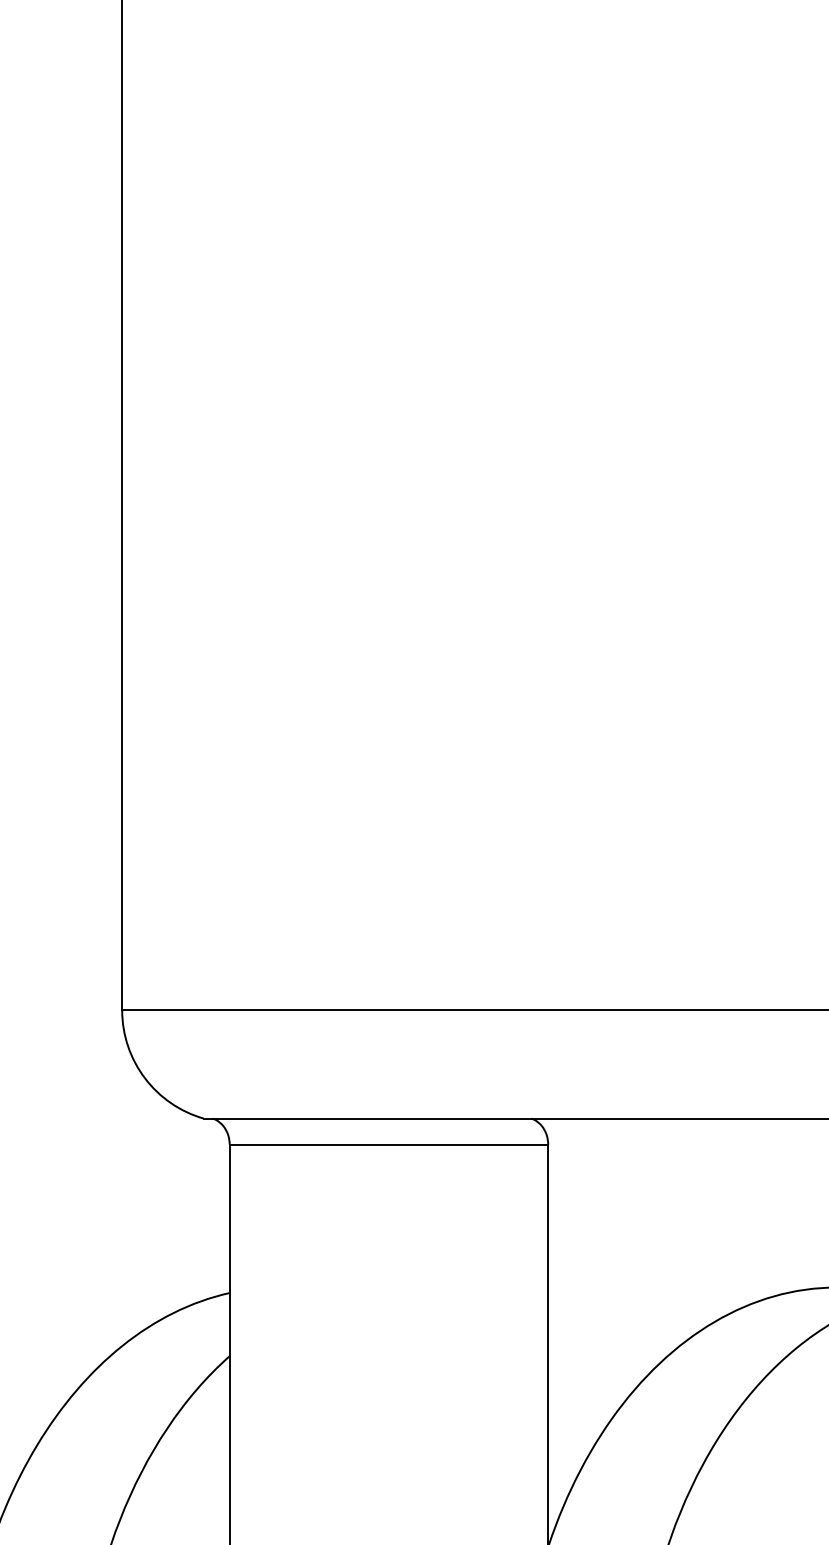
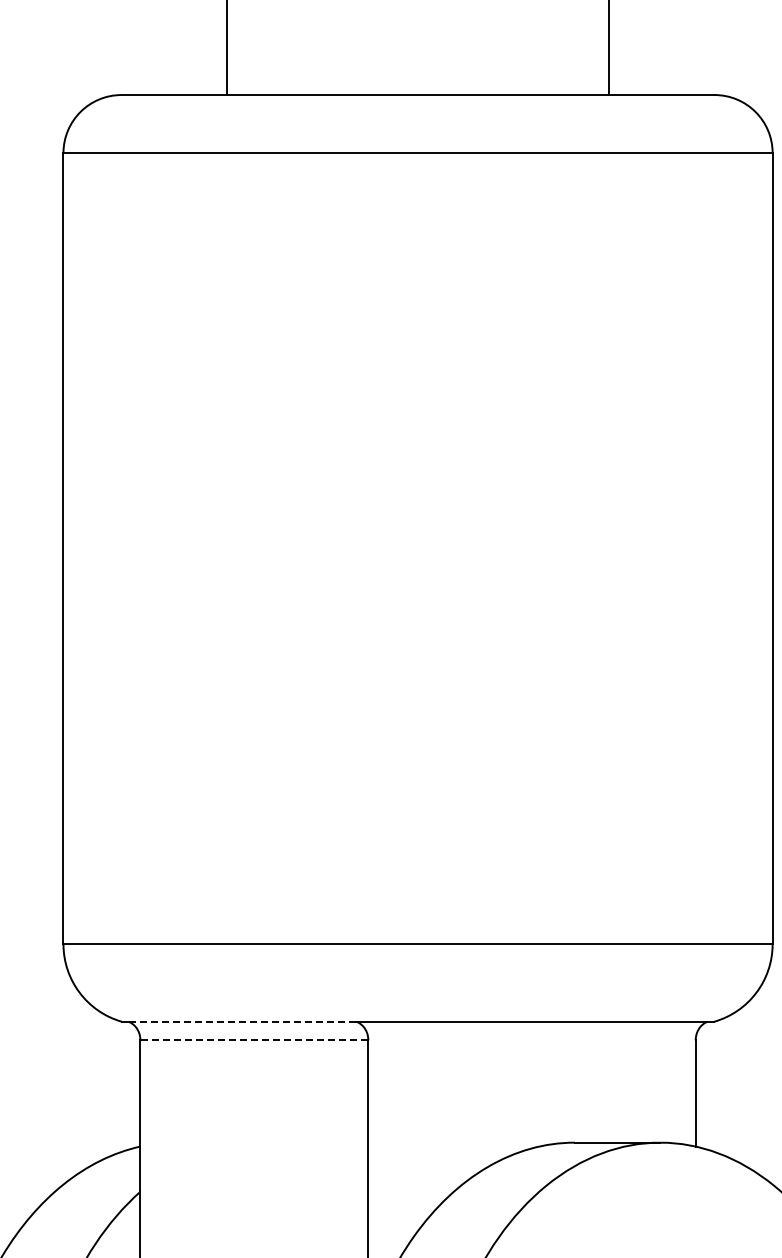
line: (372, 1118) -> (242, 1021), solid -> dashed
line: (389, 1144) -> (254, 1040), solid -> dashed

